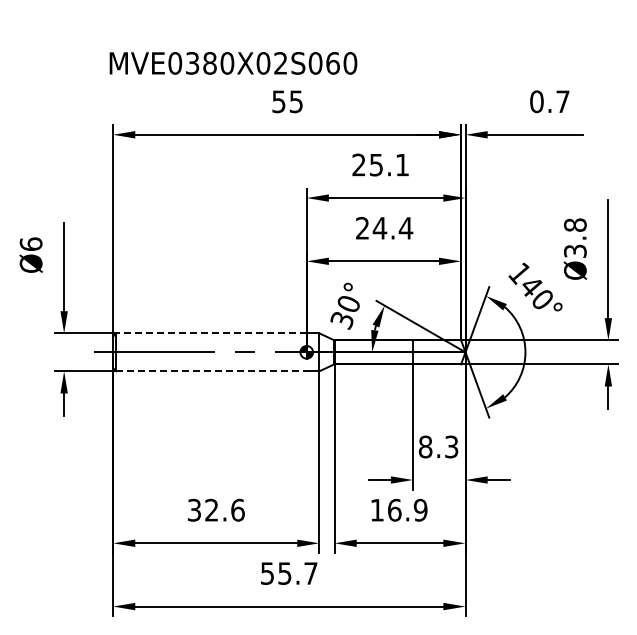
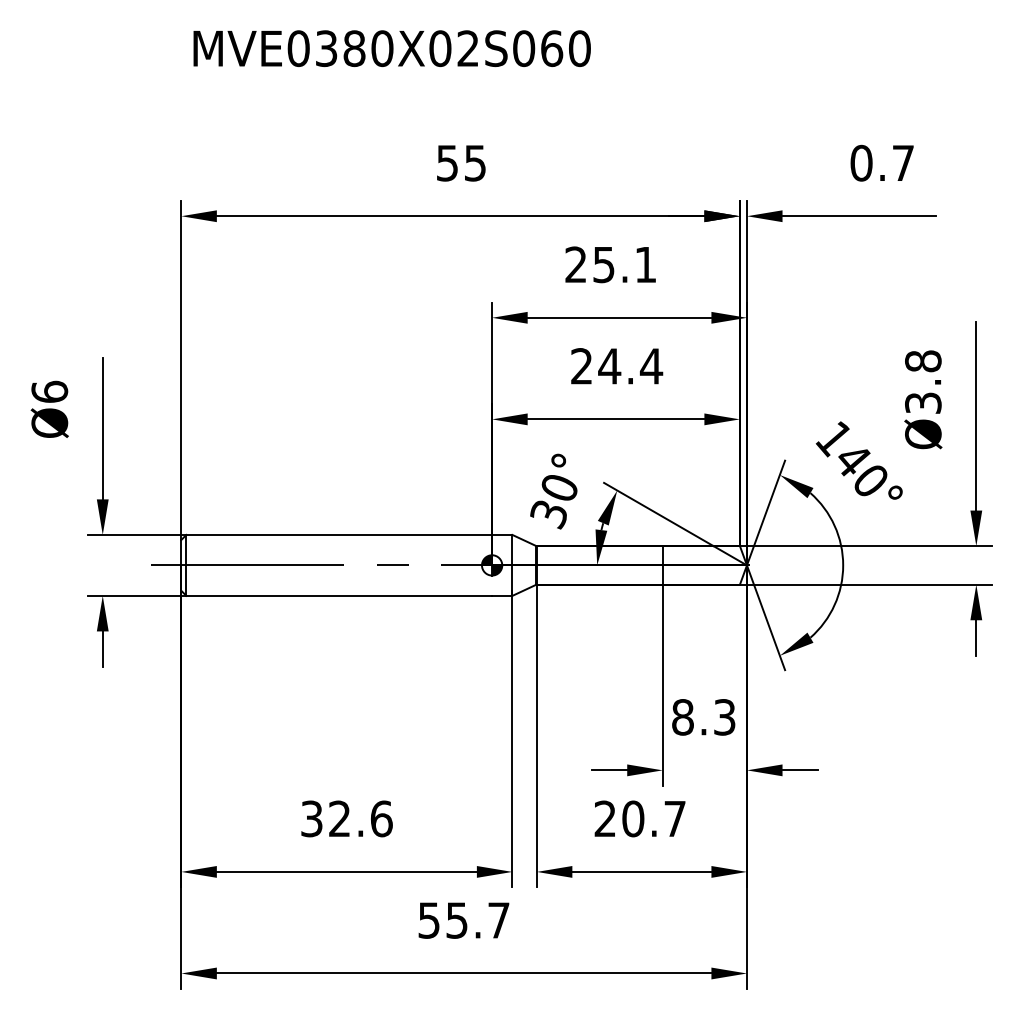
text: (233, 63) -> (392, 48), moved
line: (211, 333) -> (339, 535), dashed -> solid
line: (212, 371) -> (340, 596), dashed -> solid
text: (398, 509) -> (639, 817), 16.9 -> 20.7

